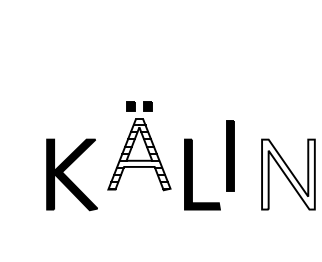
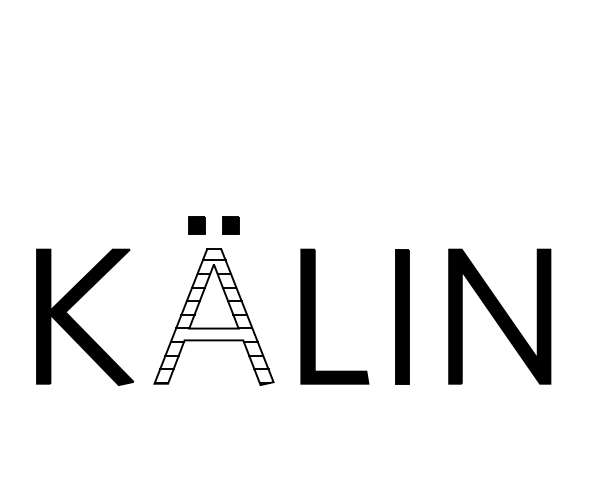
part: (139, 146) -> (214, 301), moved
part: (230, 155) -> (402, 316), moved
fill: (288, 174) -> (499, 316), added

